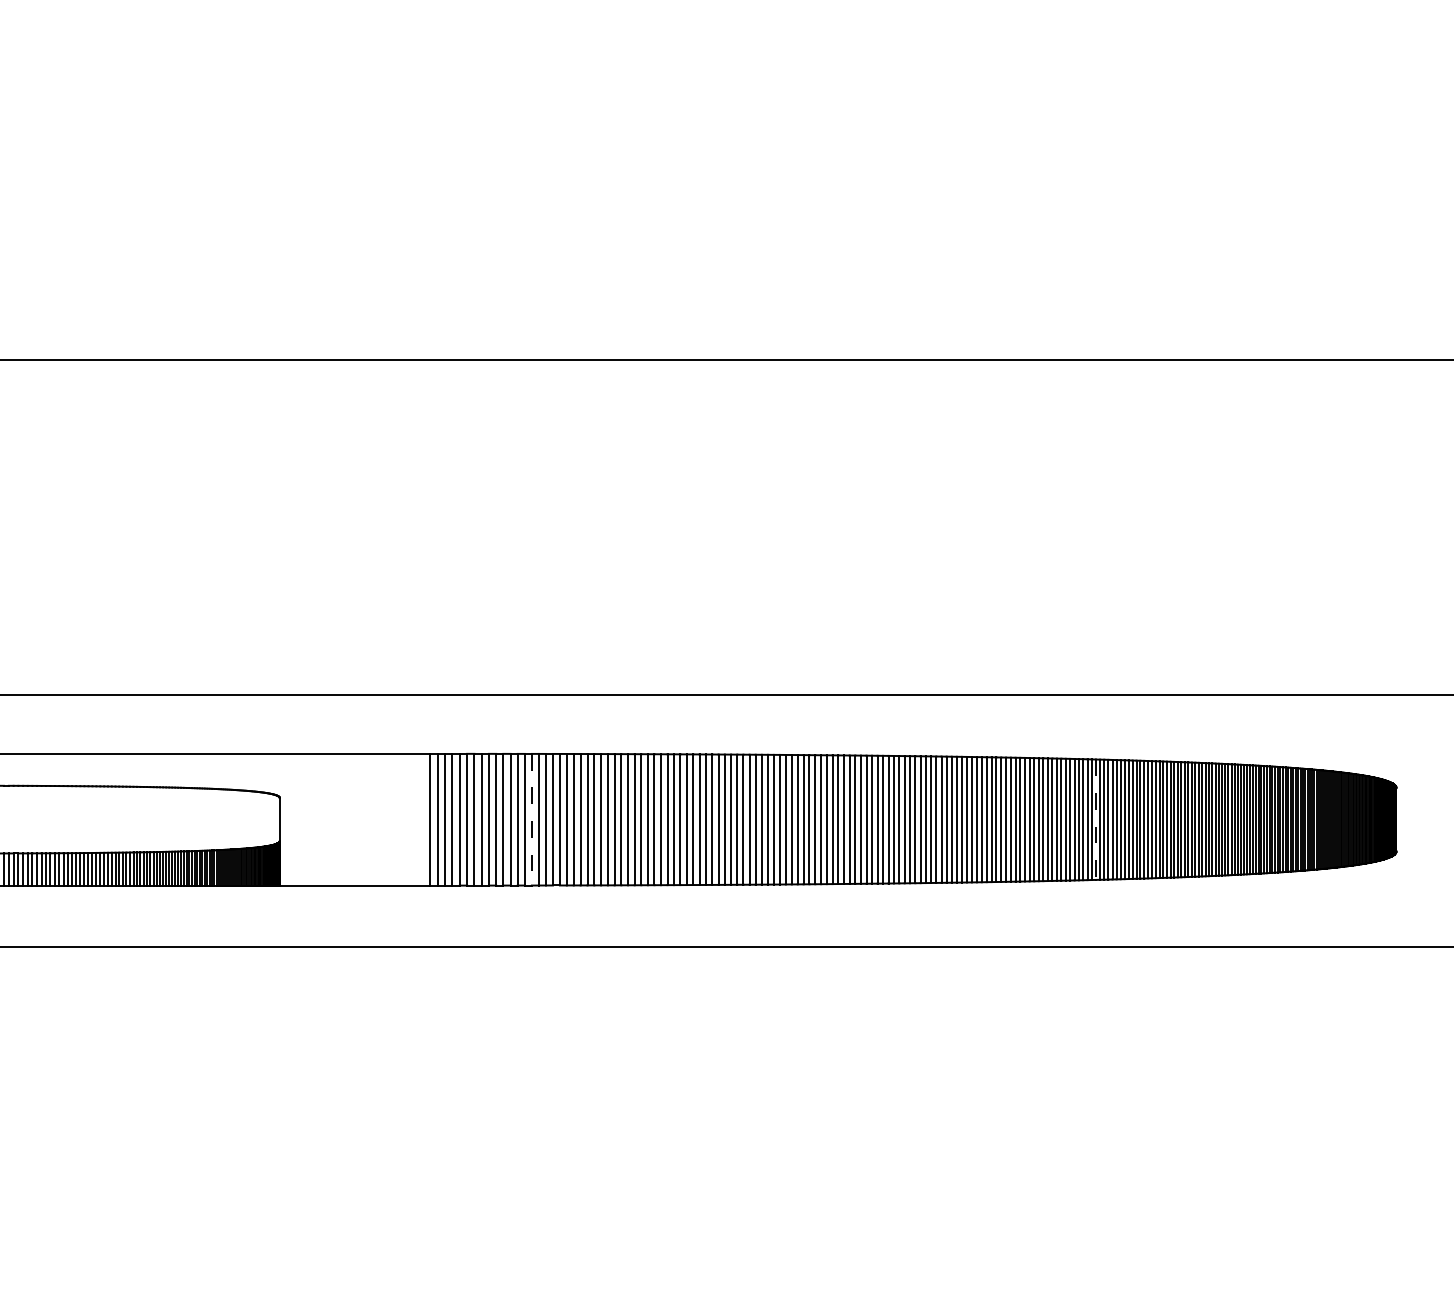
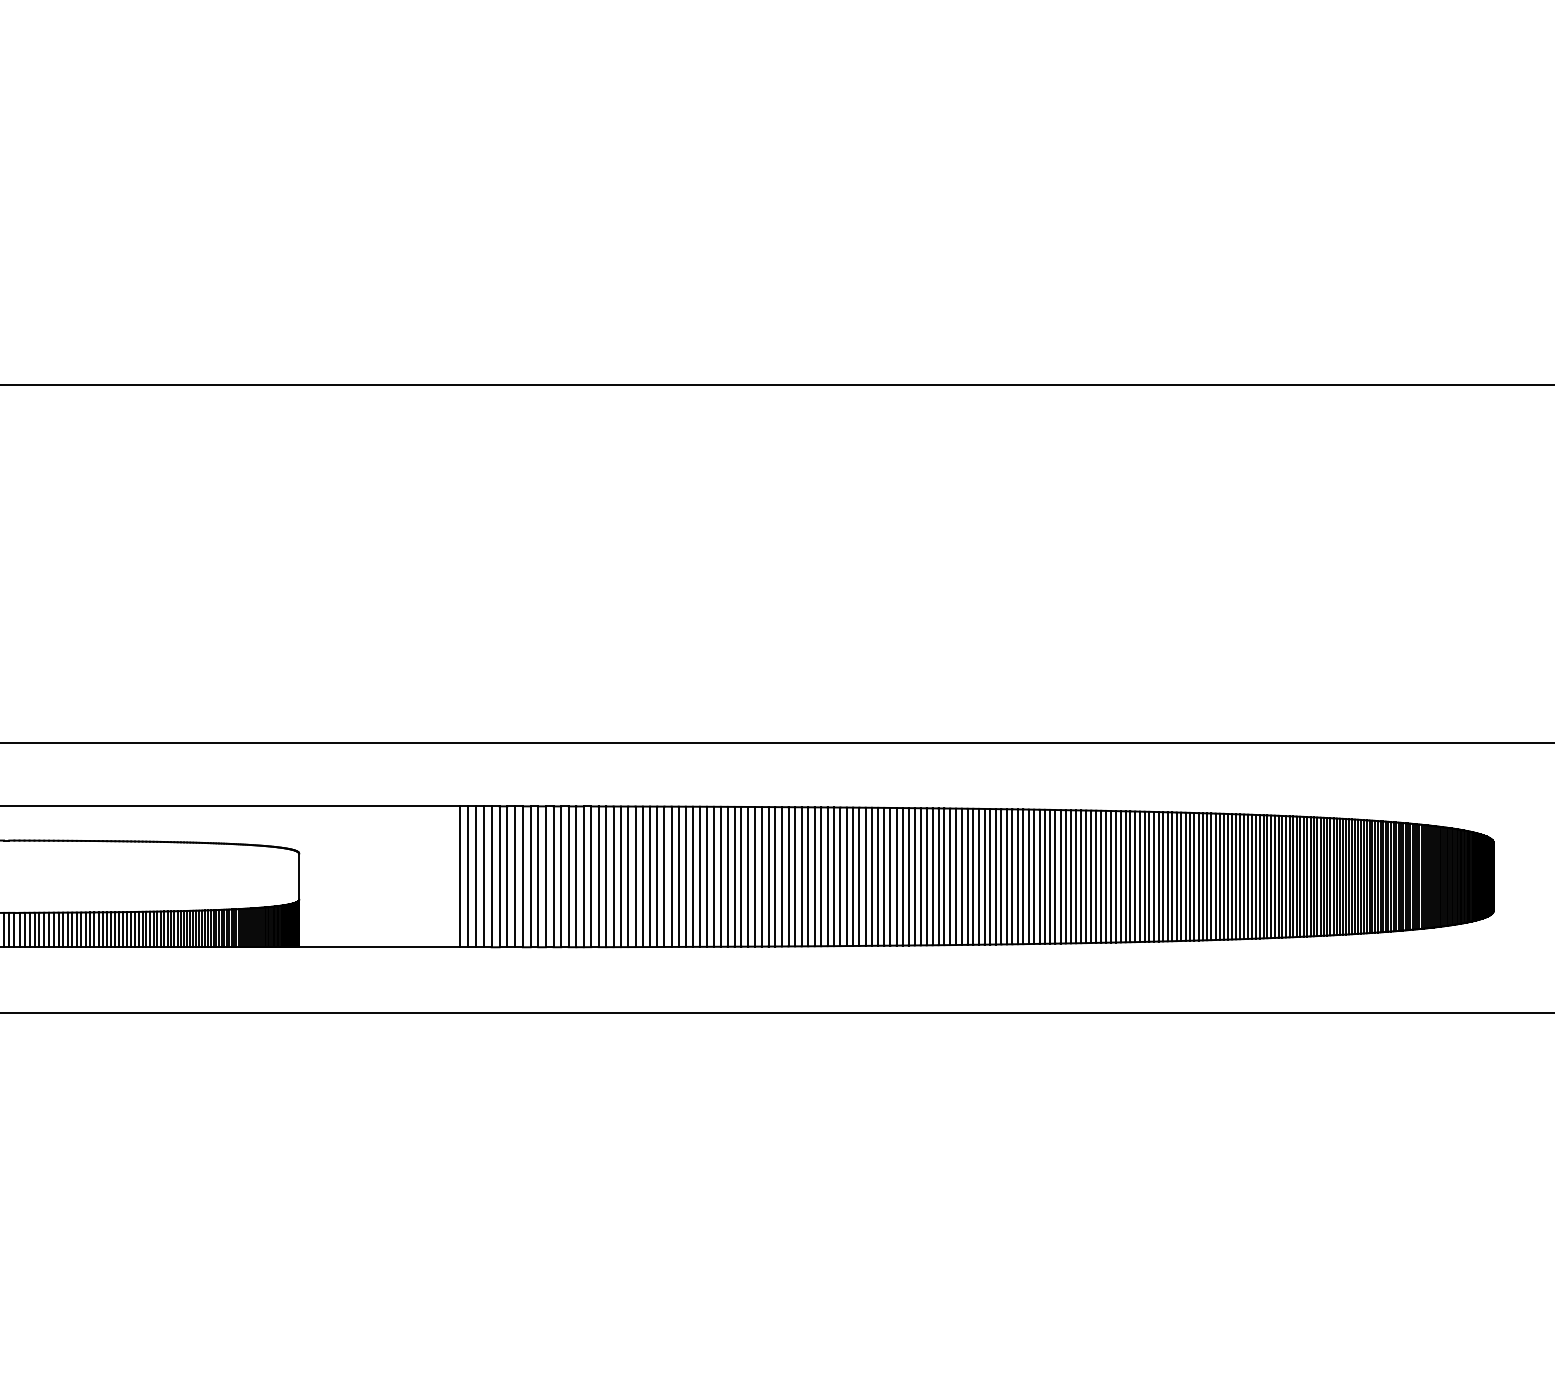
line: (531, 820) -> (568, 877), dashed -> solid
line: (1096, 820) -> (1172, 877), dashed -> solid

